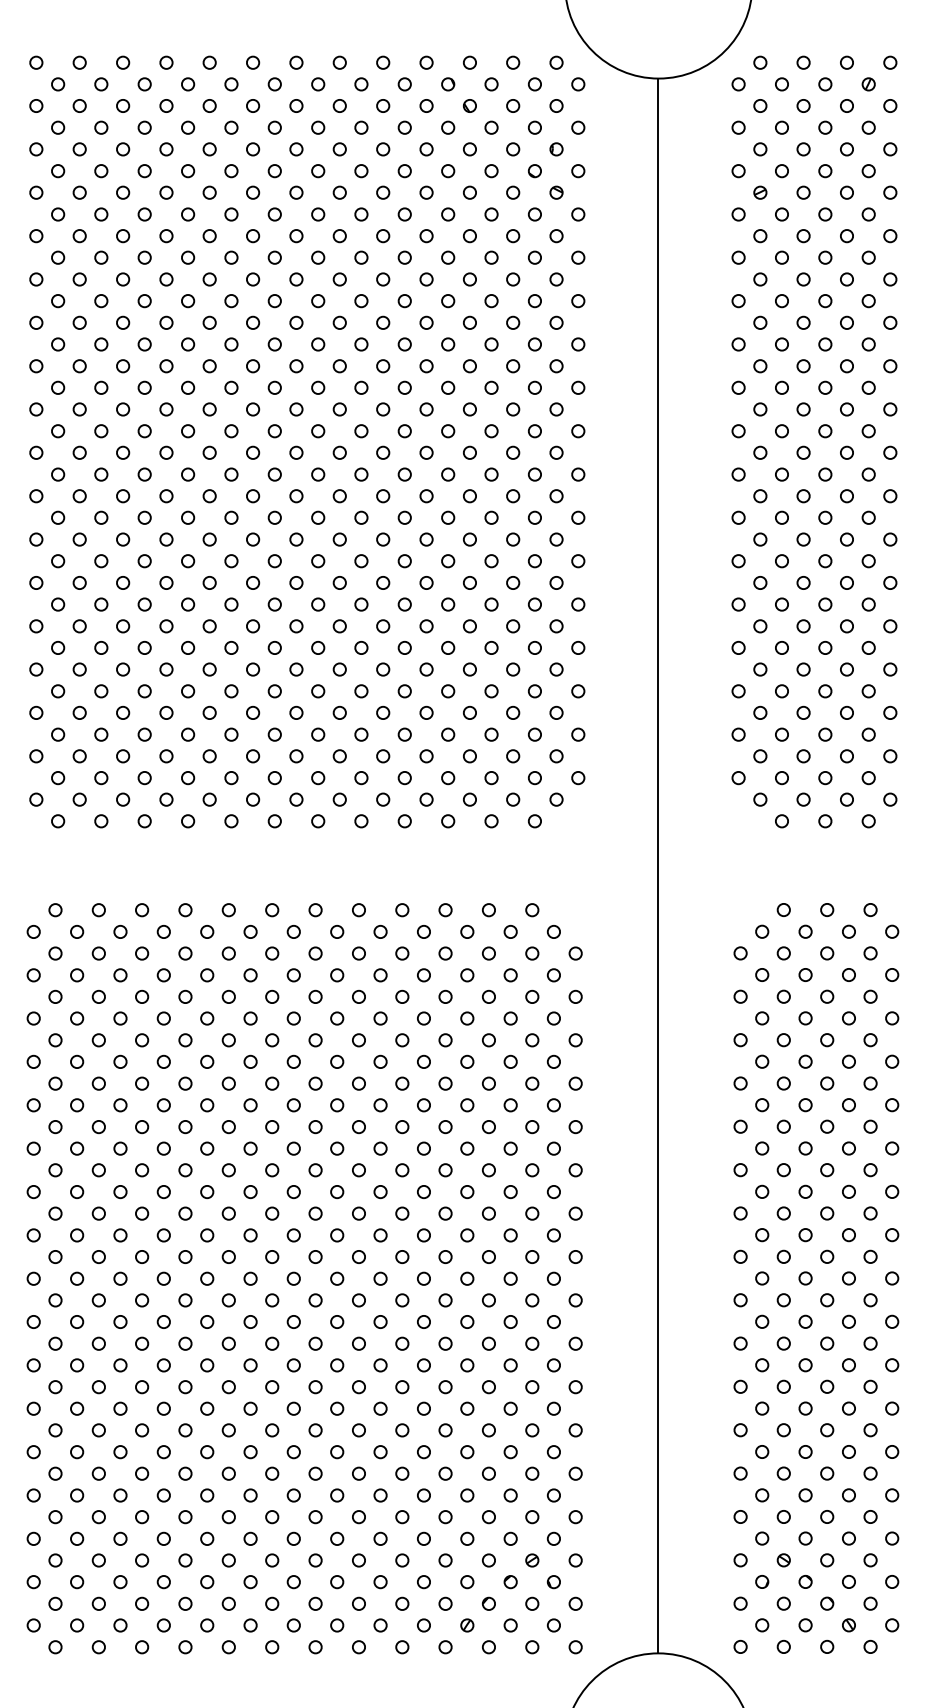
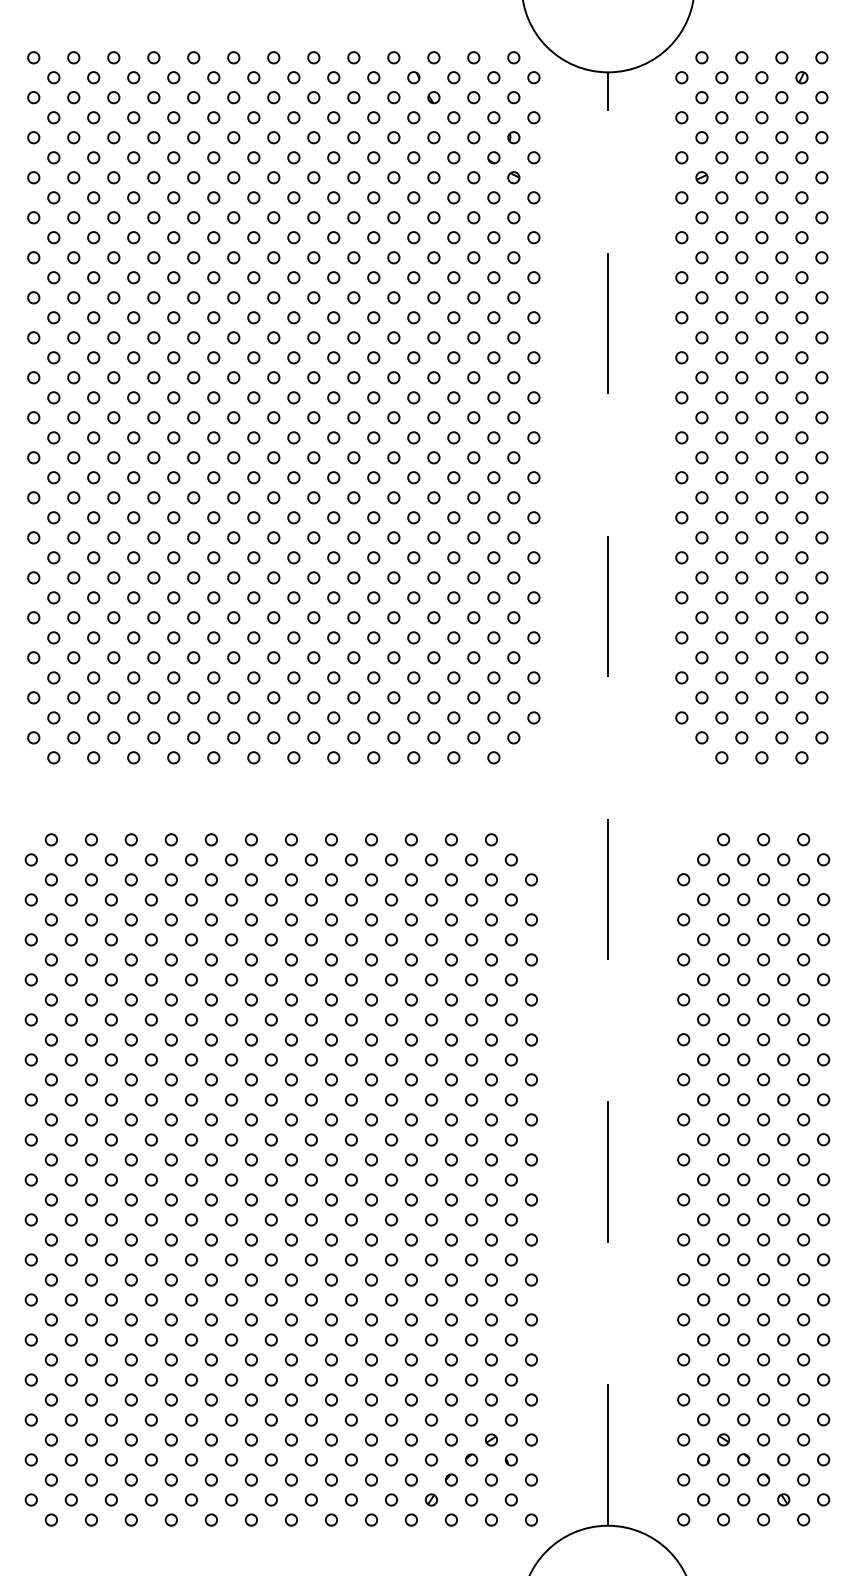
line: (658, 865) -> (607, 798), solid -> dashed

